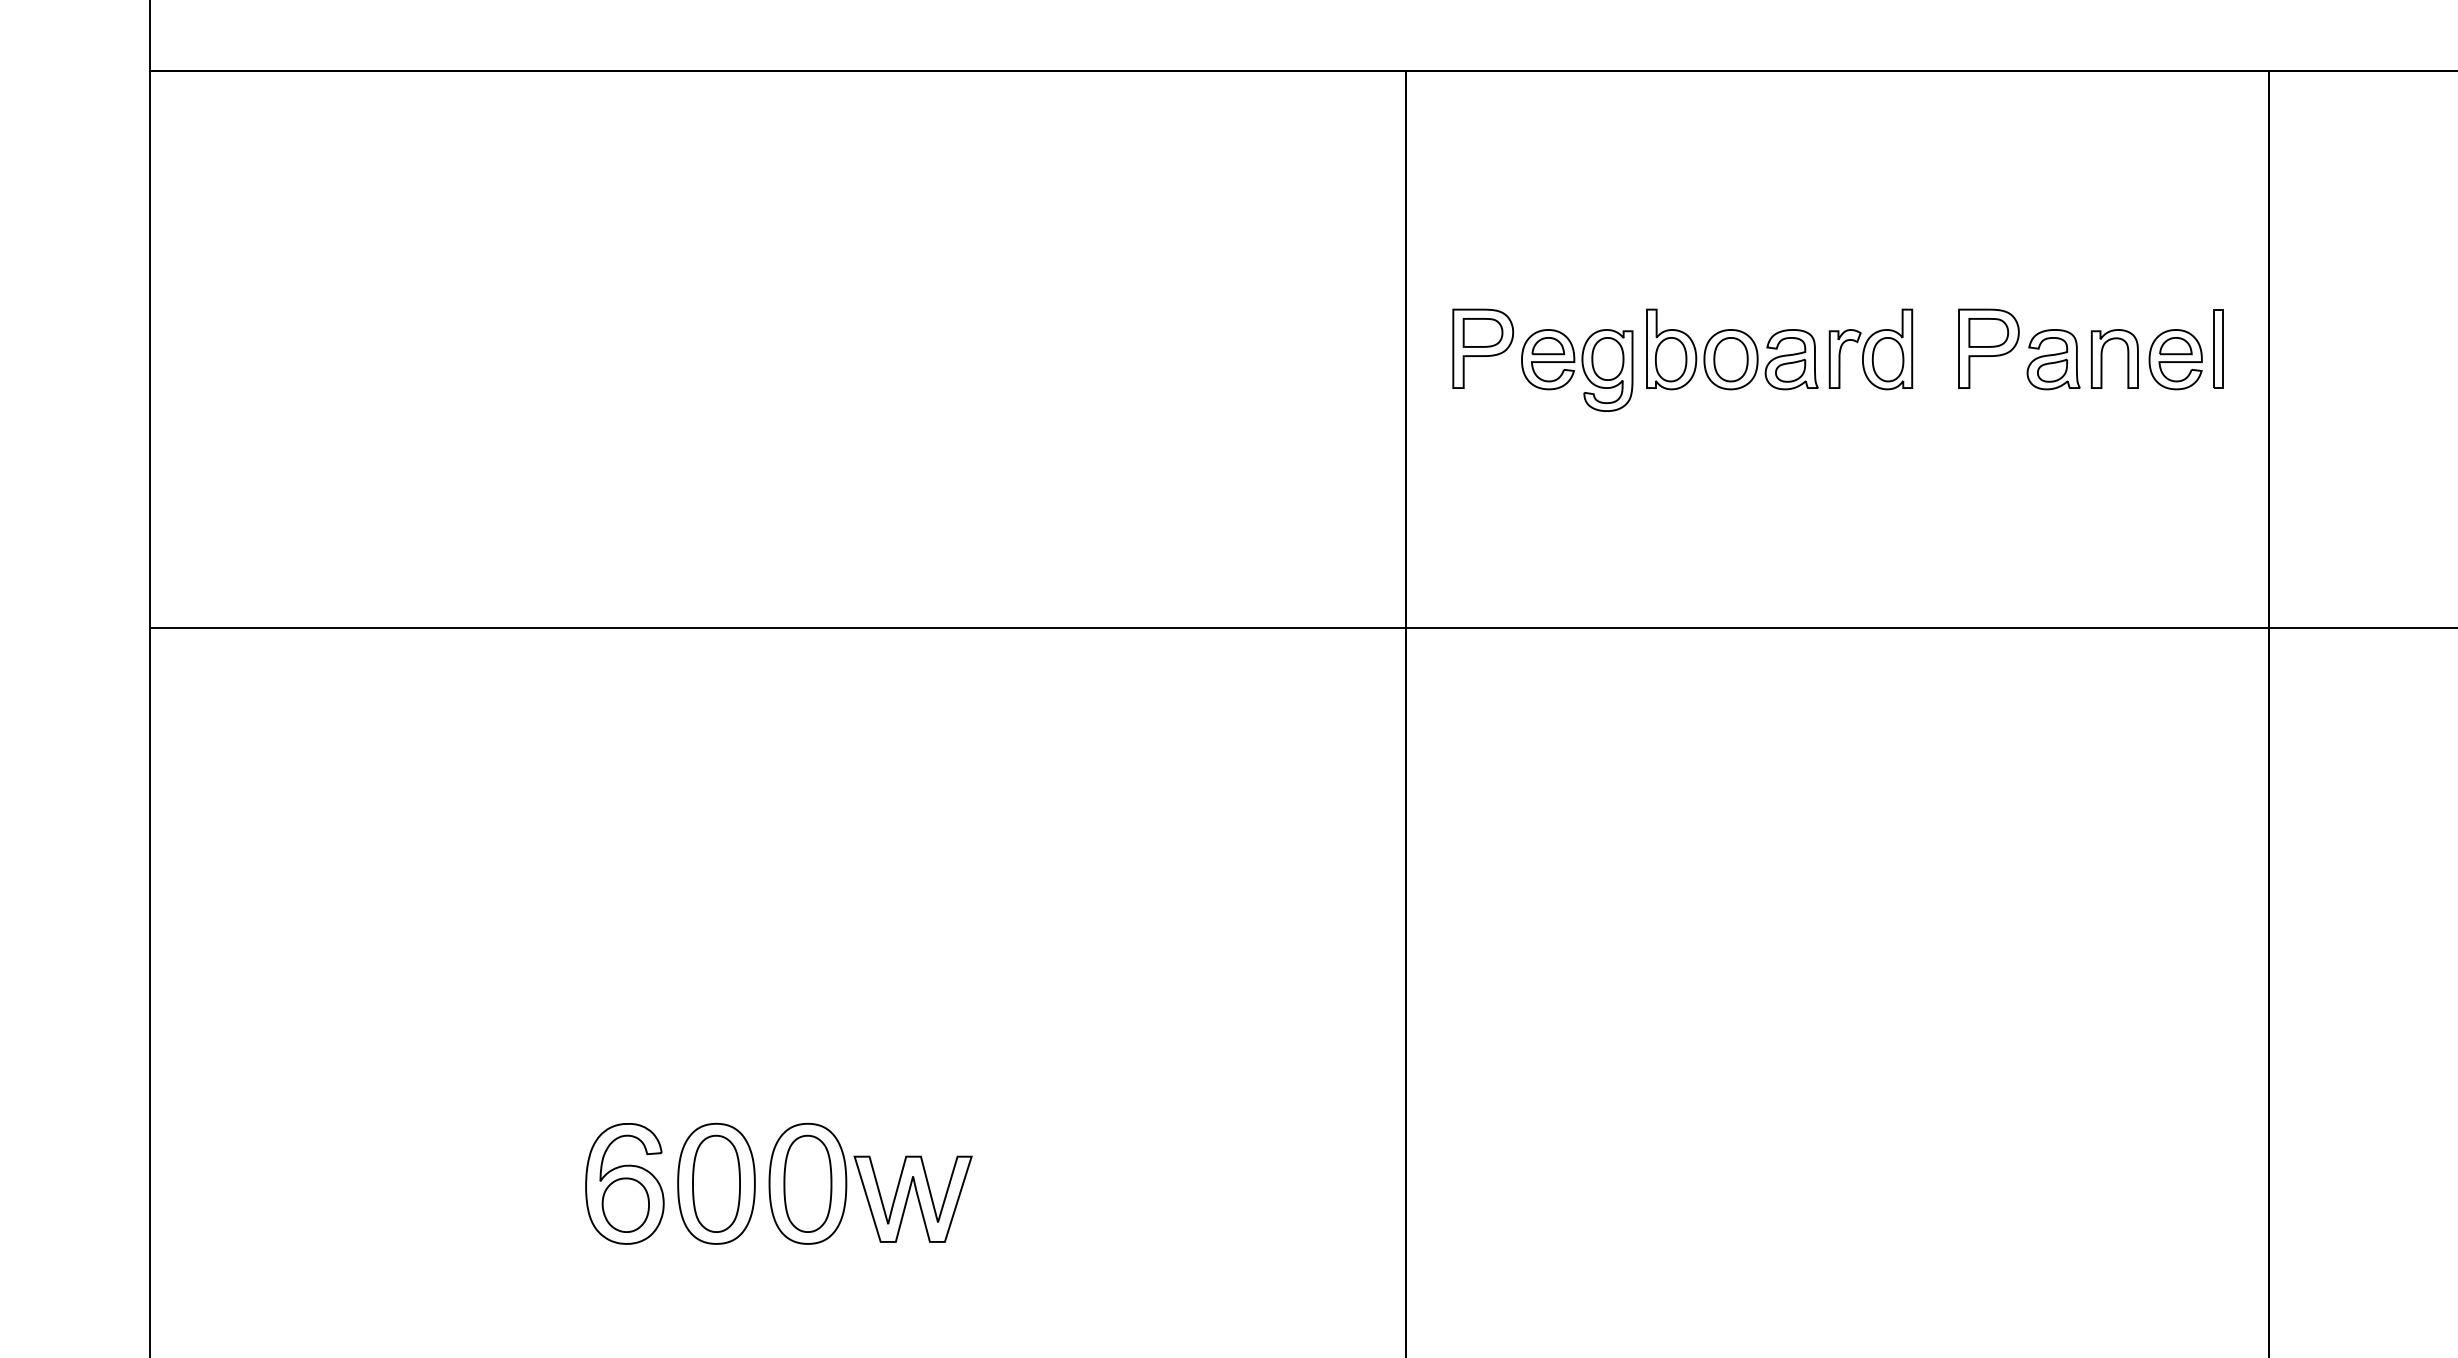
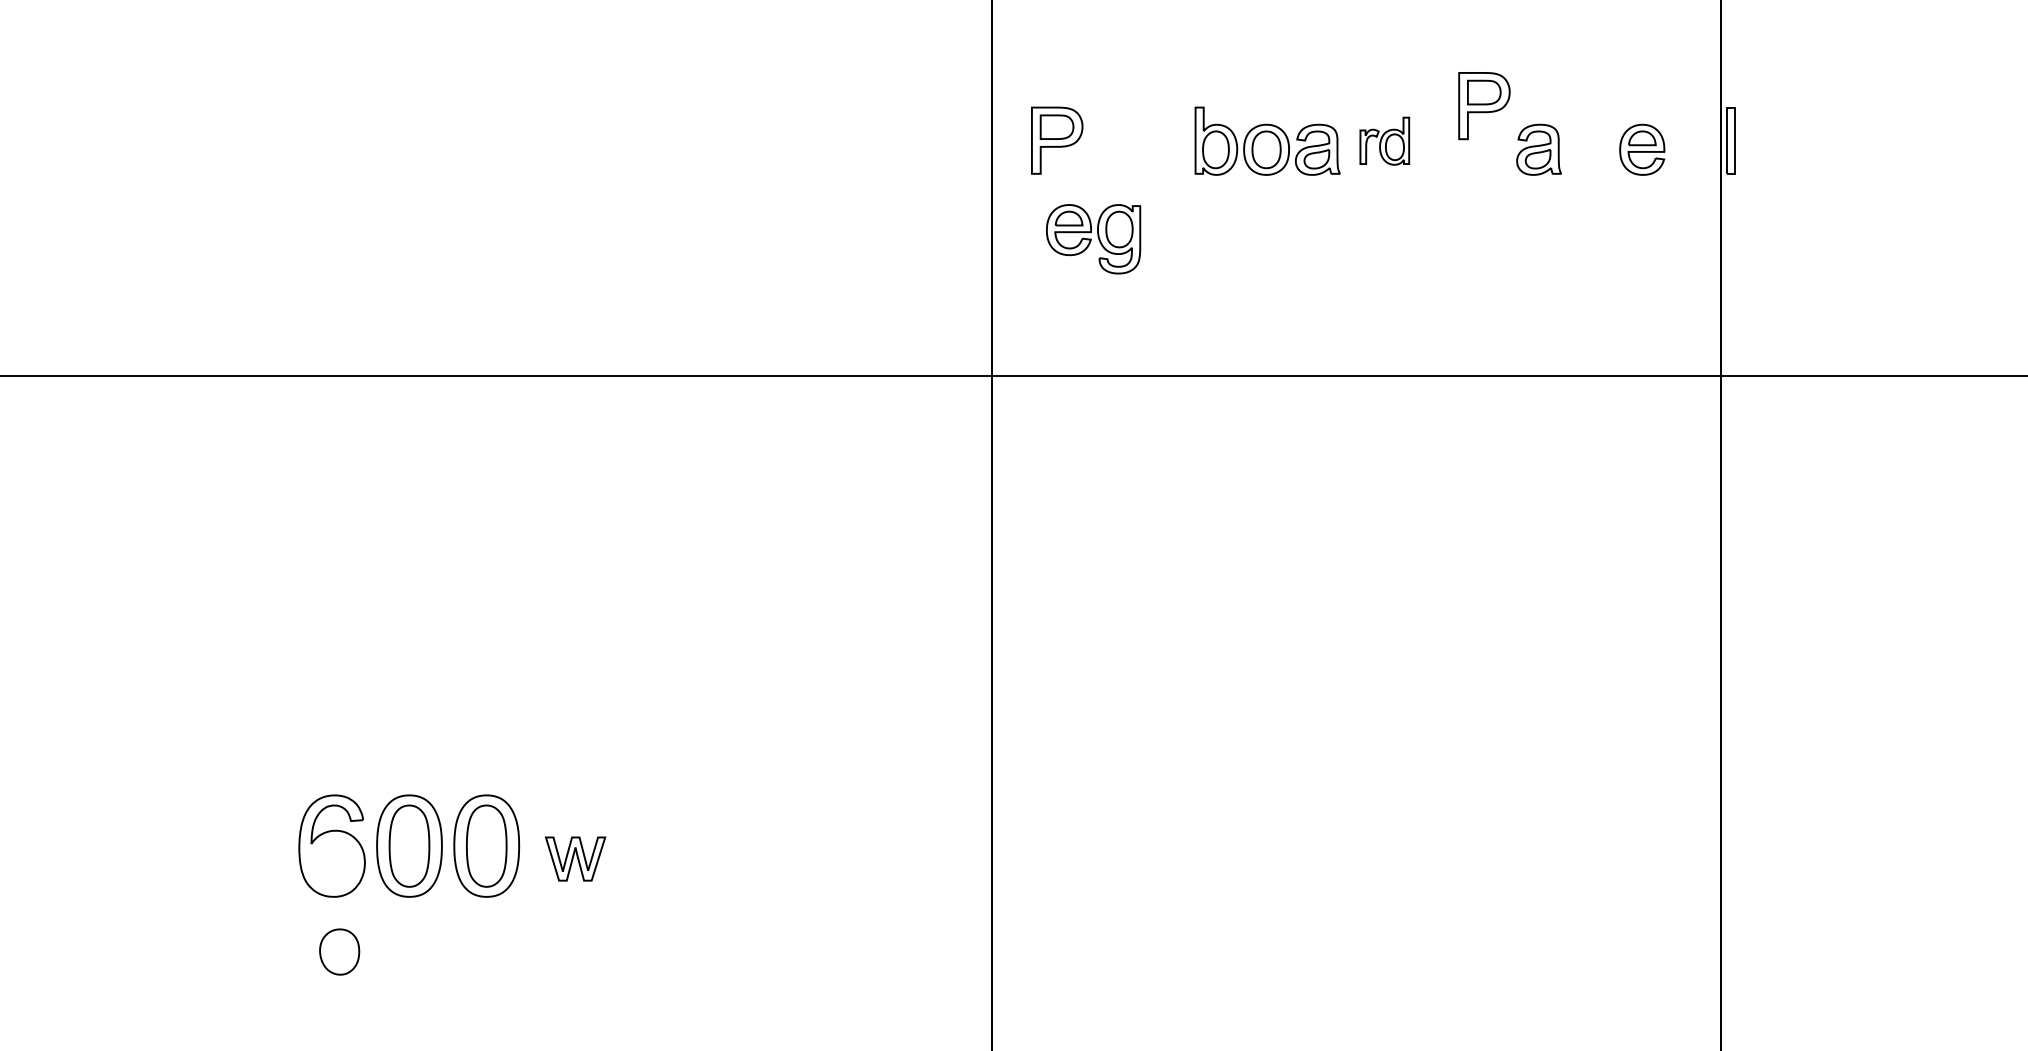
part: (1988, 348) -> (1484, 105), moved
part: (2218, 348) -> (1730, 140), moved
part: (1870, 349) -> (1384, 141), size x0.7
part: (2102, 358) -> (1580, 148), removed
part: (1577, 370) -> (1093, 239), moved
part: (912, 1198) -> (575, 858), size x0.6
part: (625, 1204) -> (339, 951), moved

